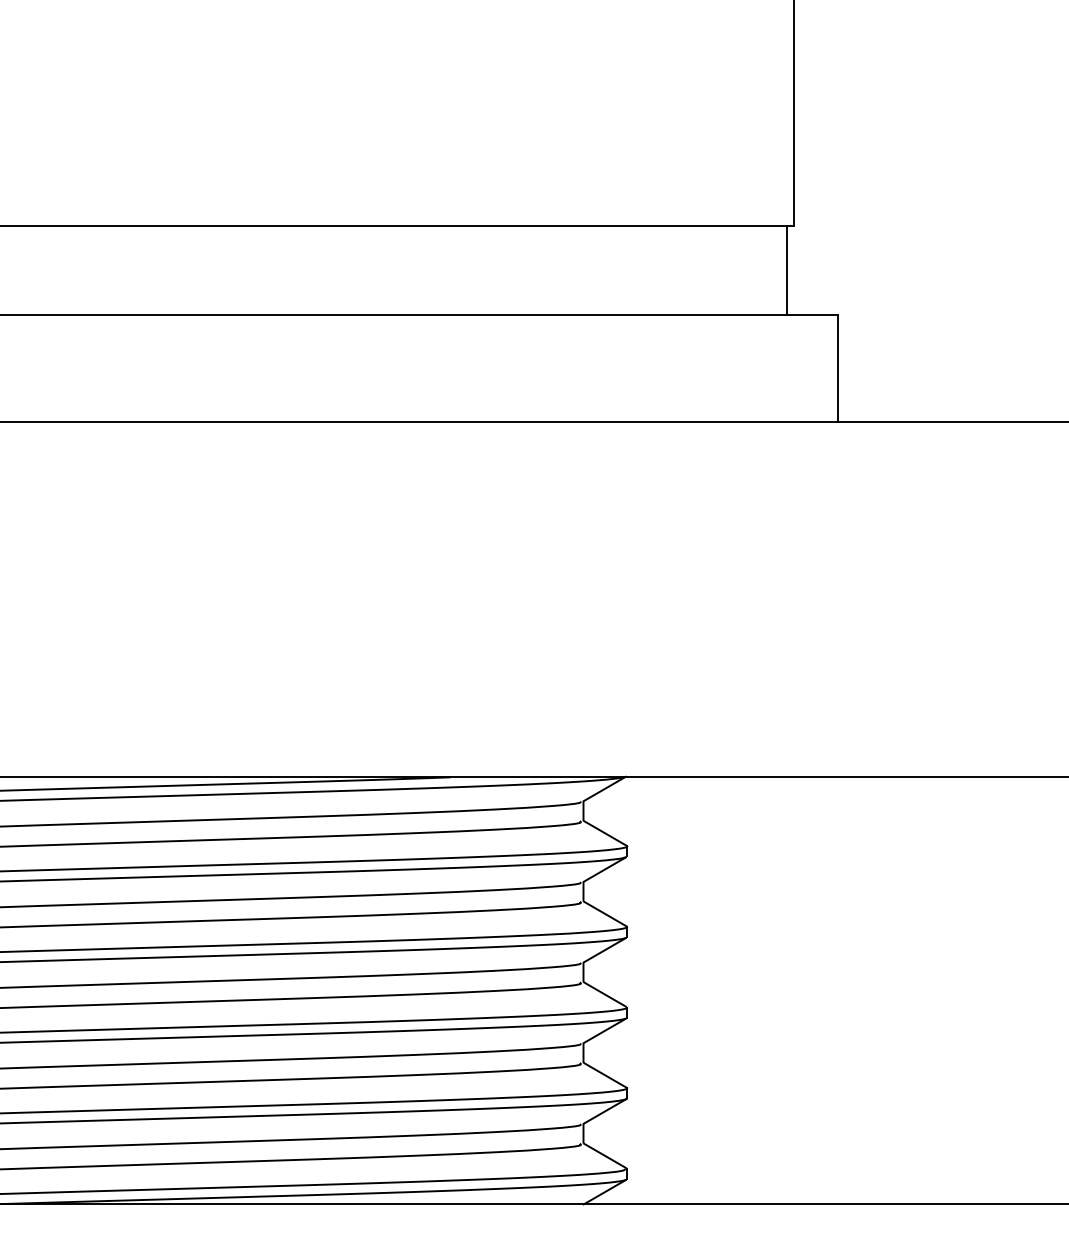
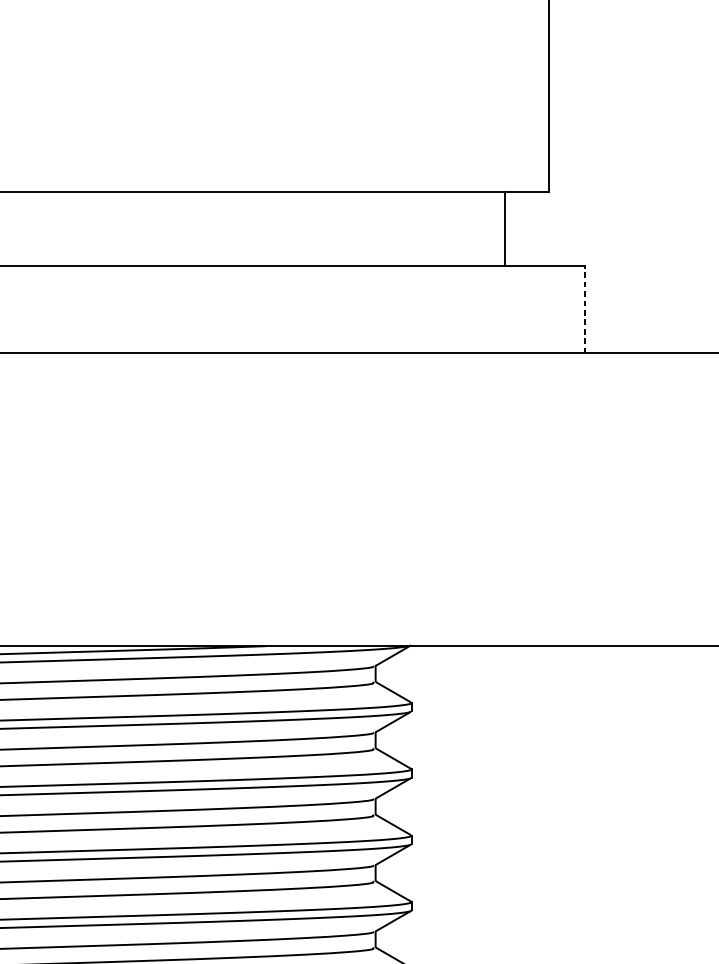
line: (787, 270) -> (504, 228), moved
line: (838, 367) -> (585, 308), solid -> dashed

